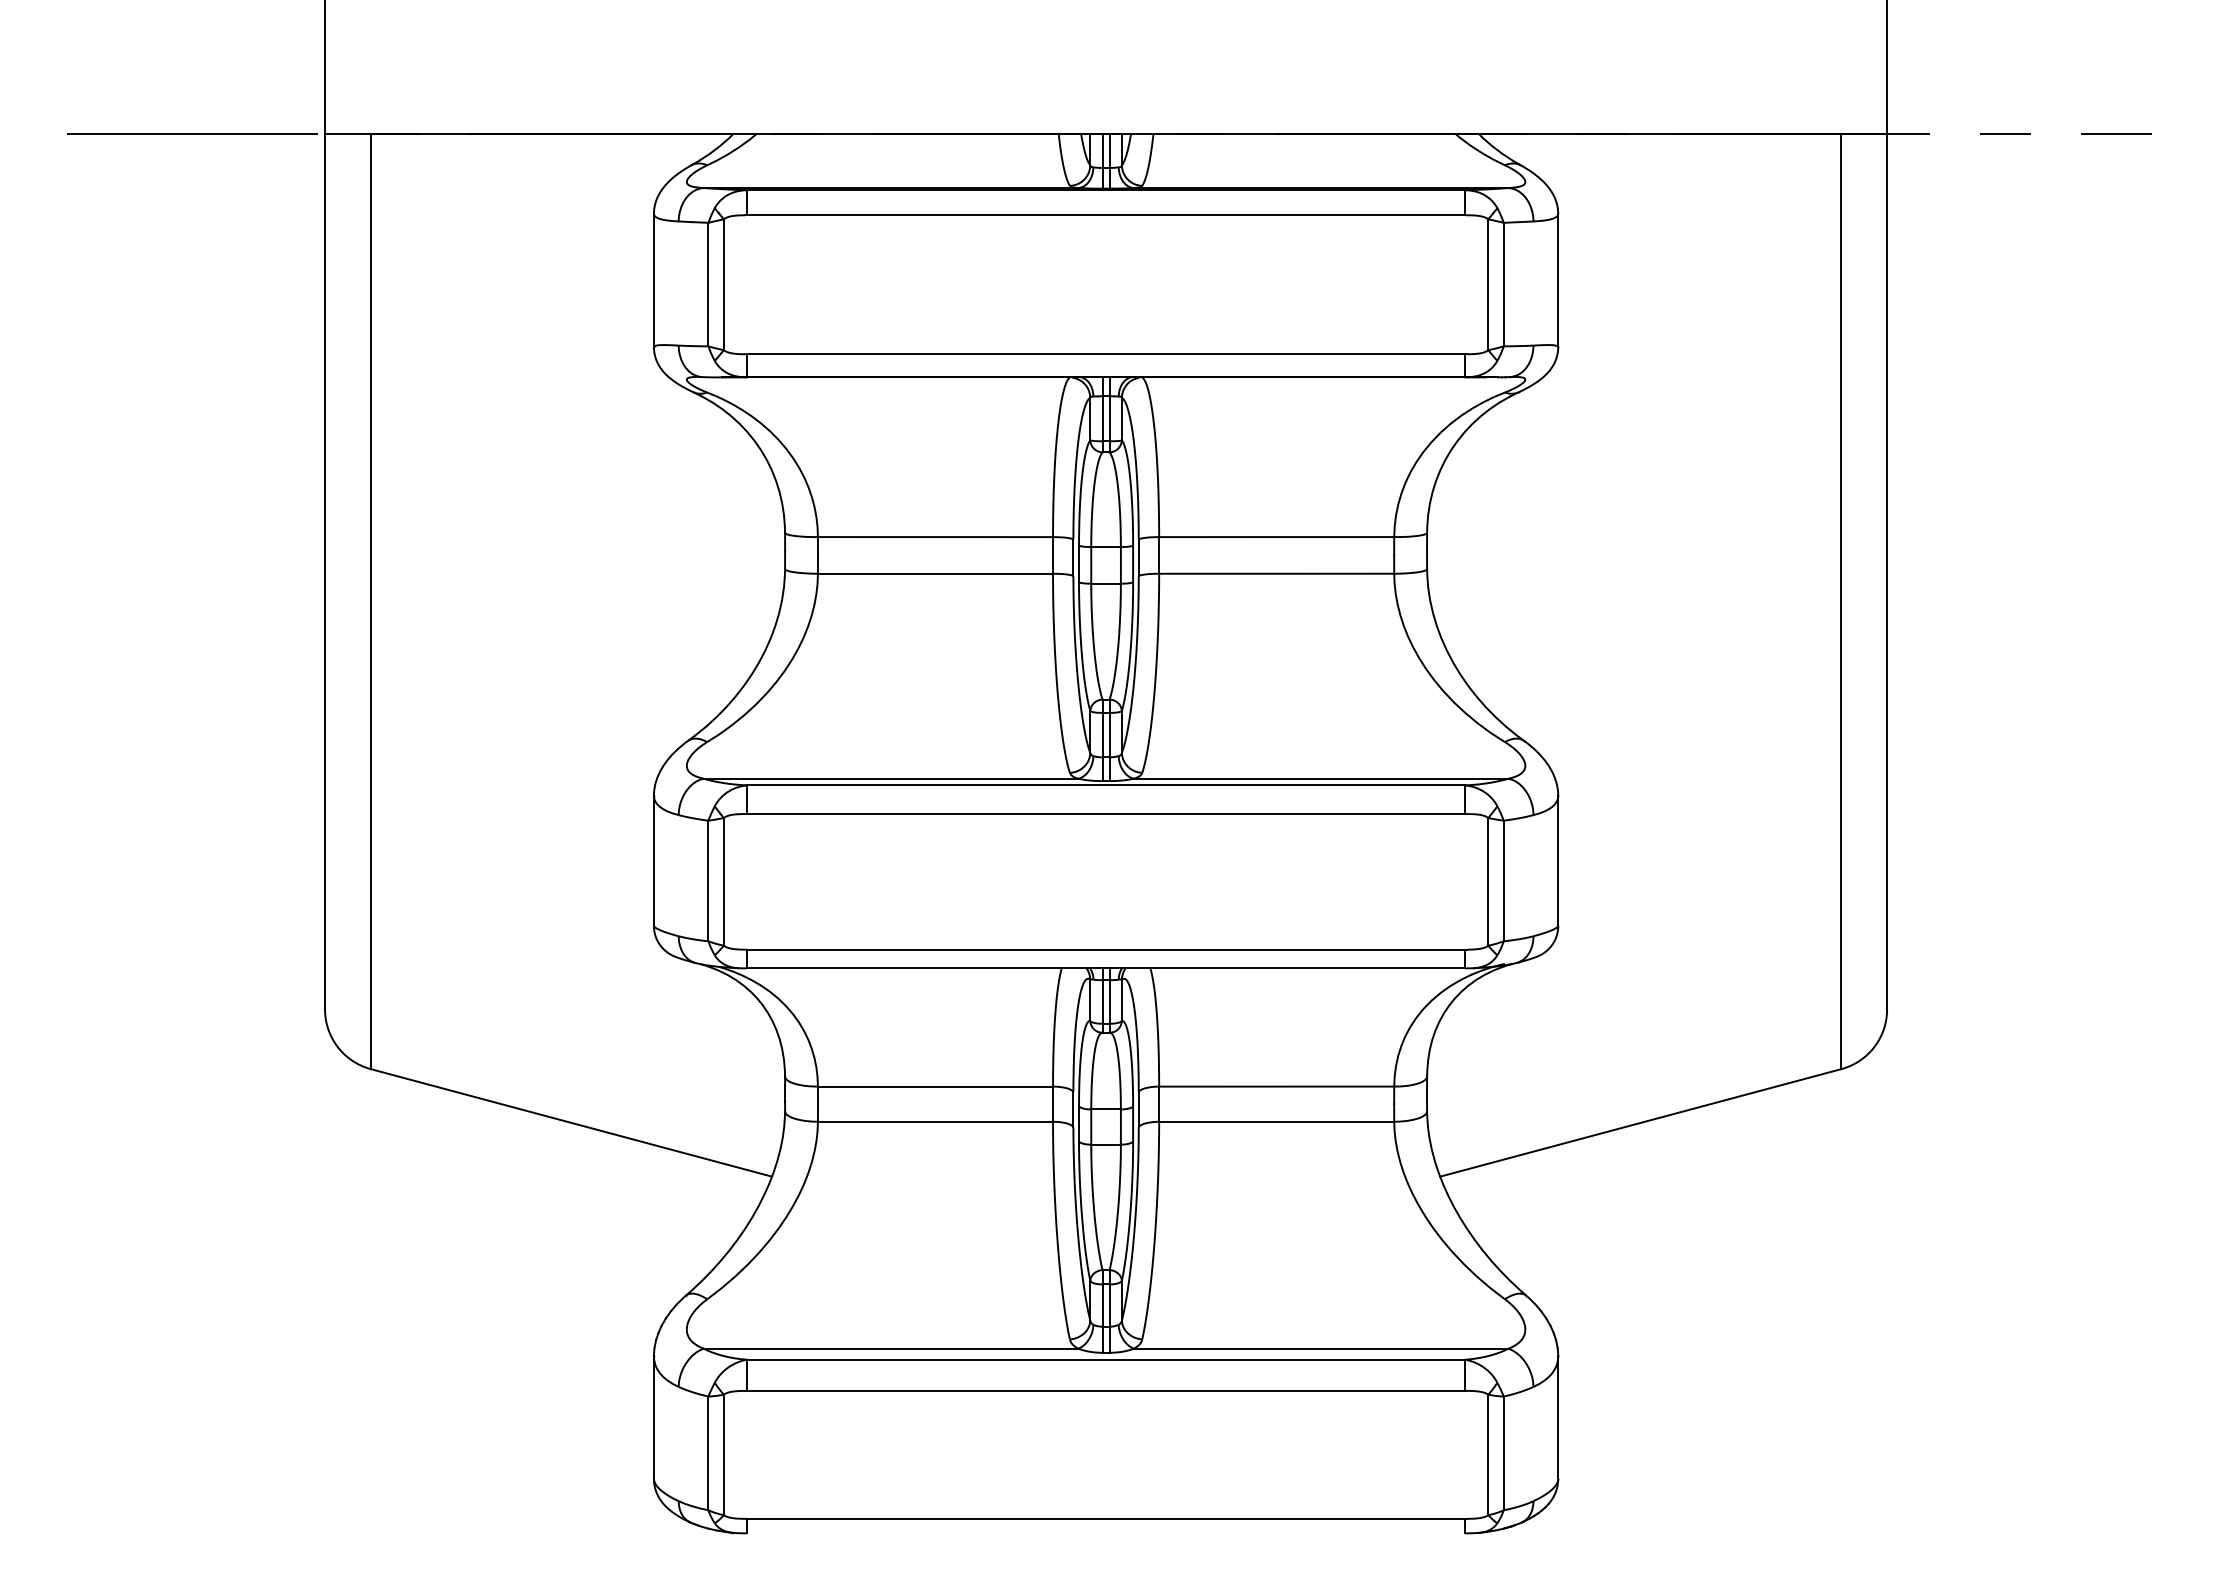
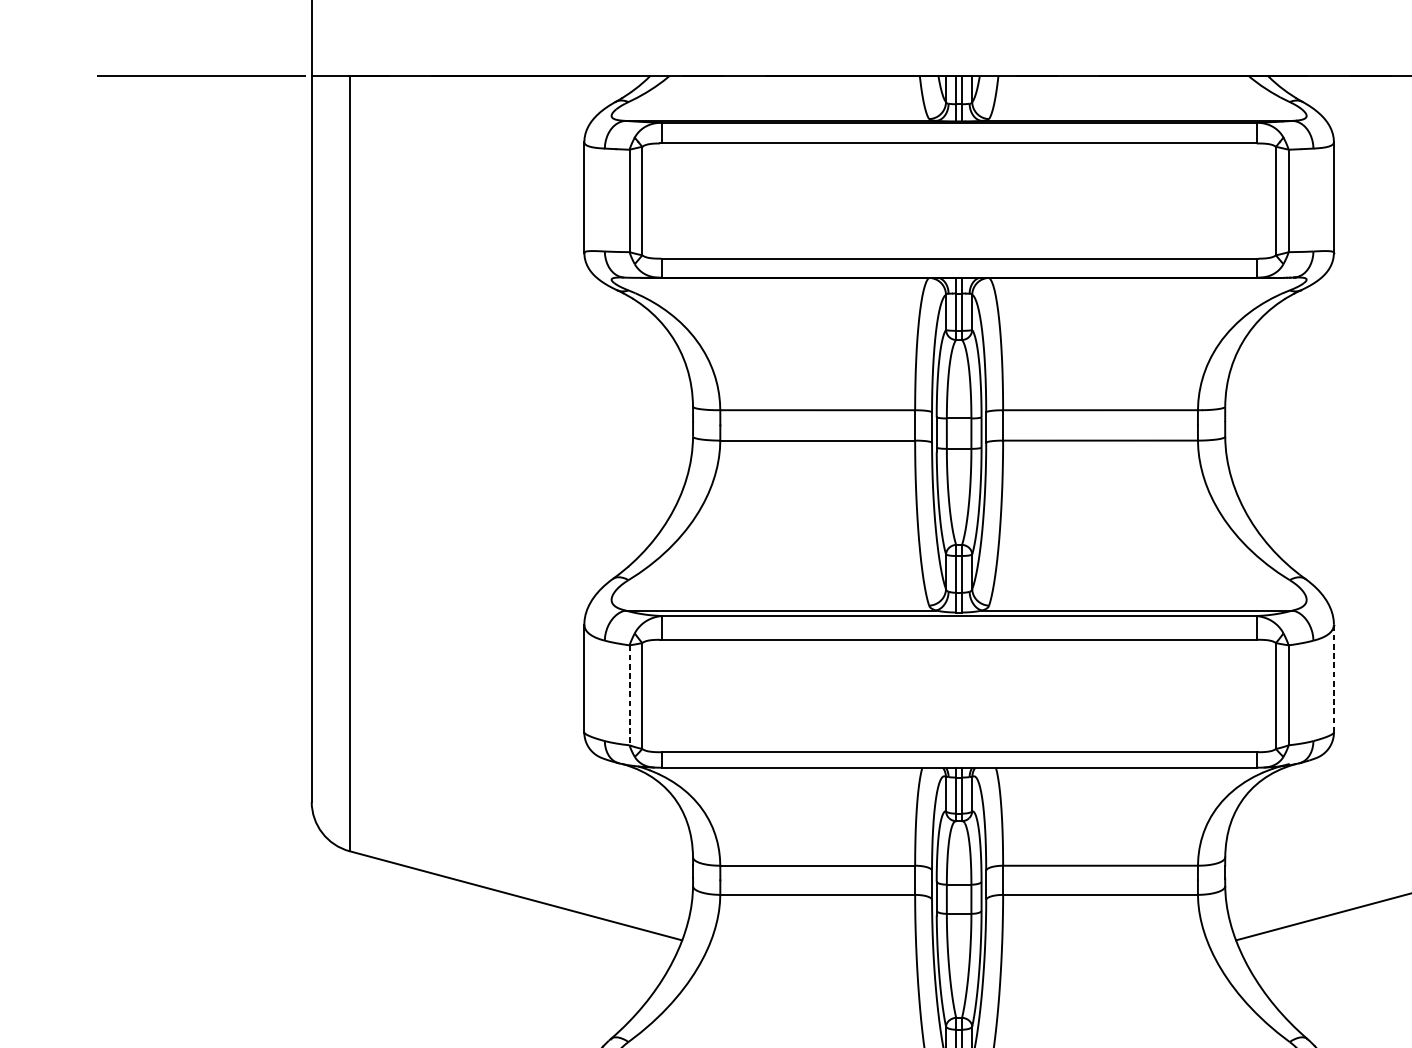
line: (1558, 860) -> (1334, 678), solid -> dashed
line: (708, 881) -> (629, 695), solid -> dashed

